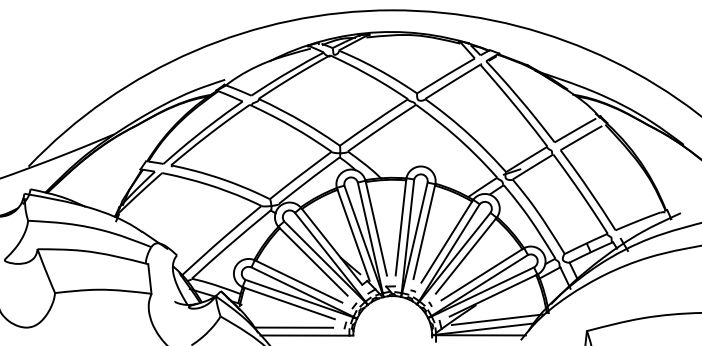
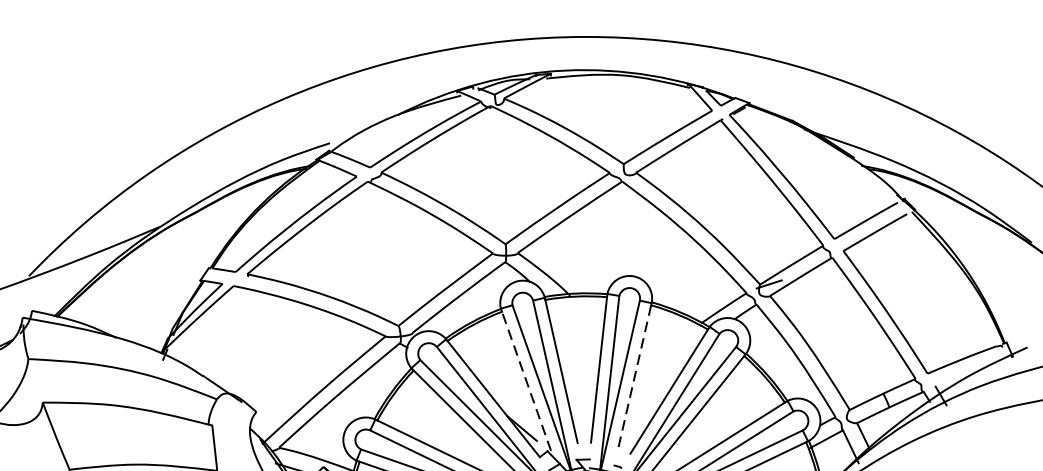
line: (424, 232) -> (635, 377), solid -> dashed
line: (353, 234) -> (526, 380), solid -> dashed

